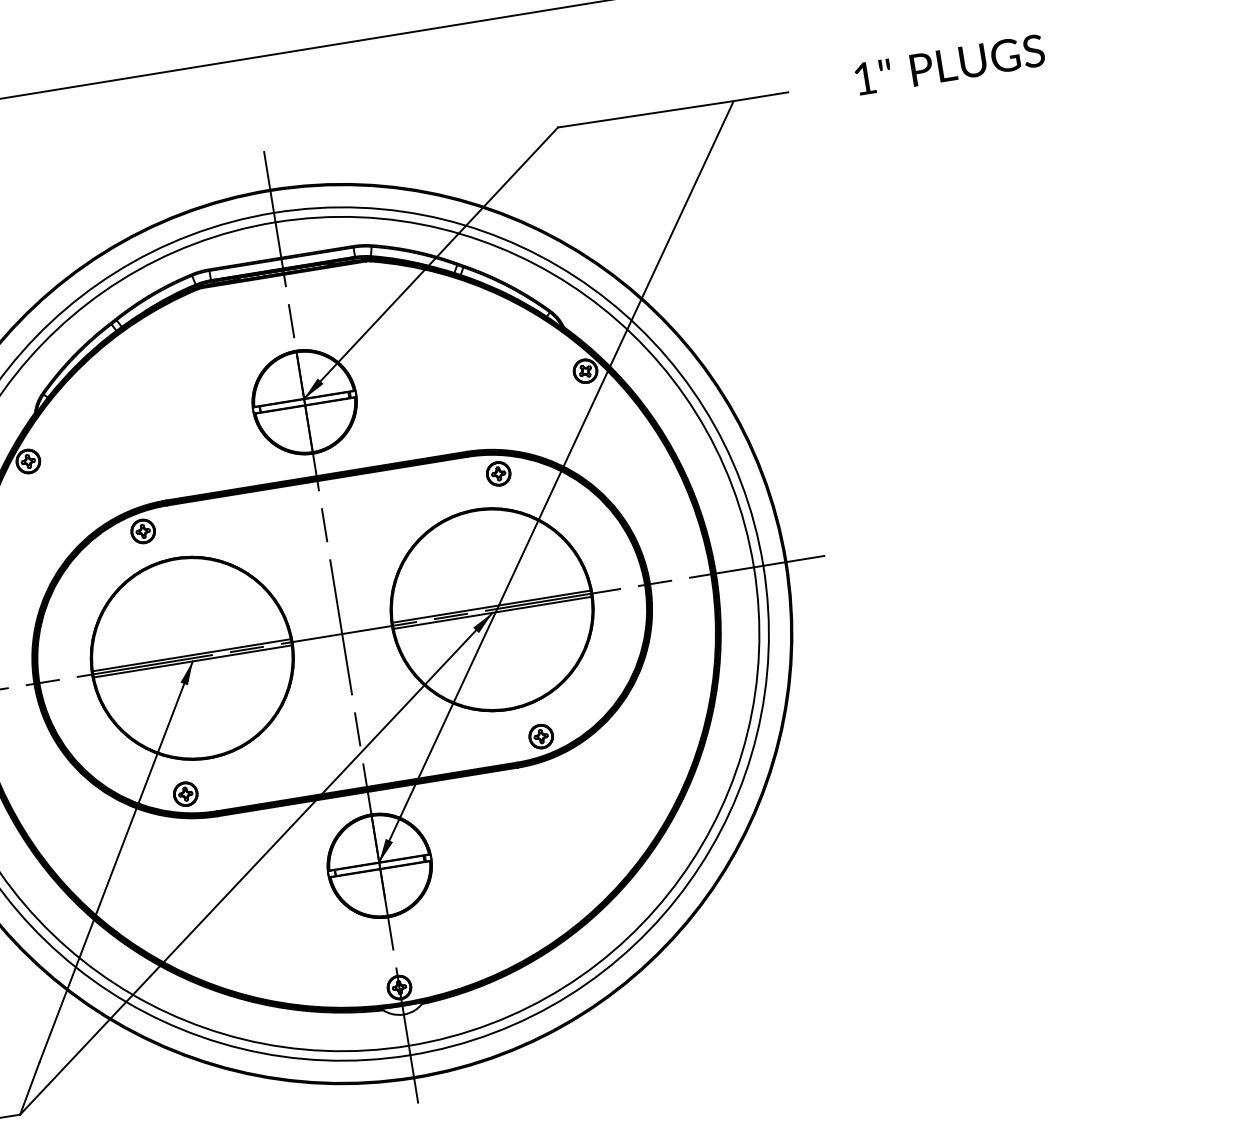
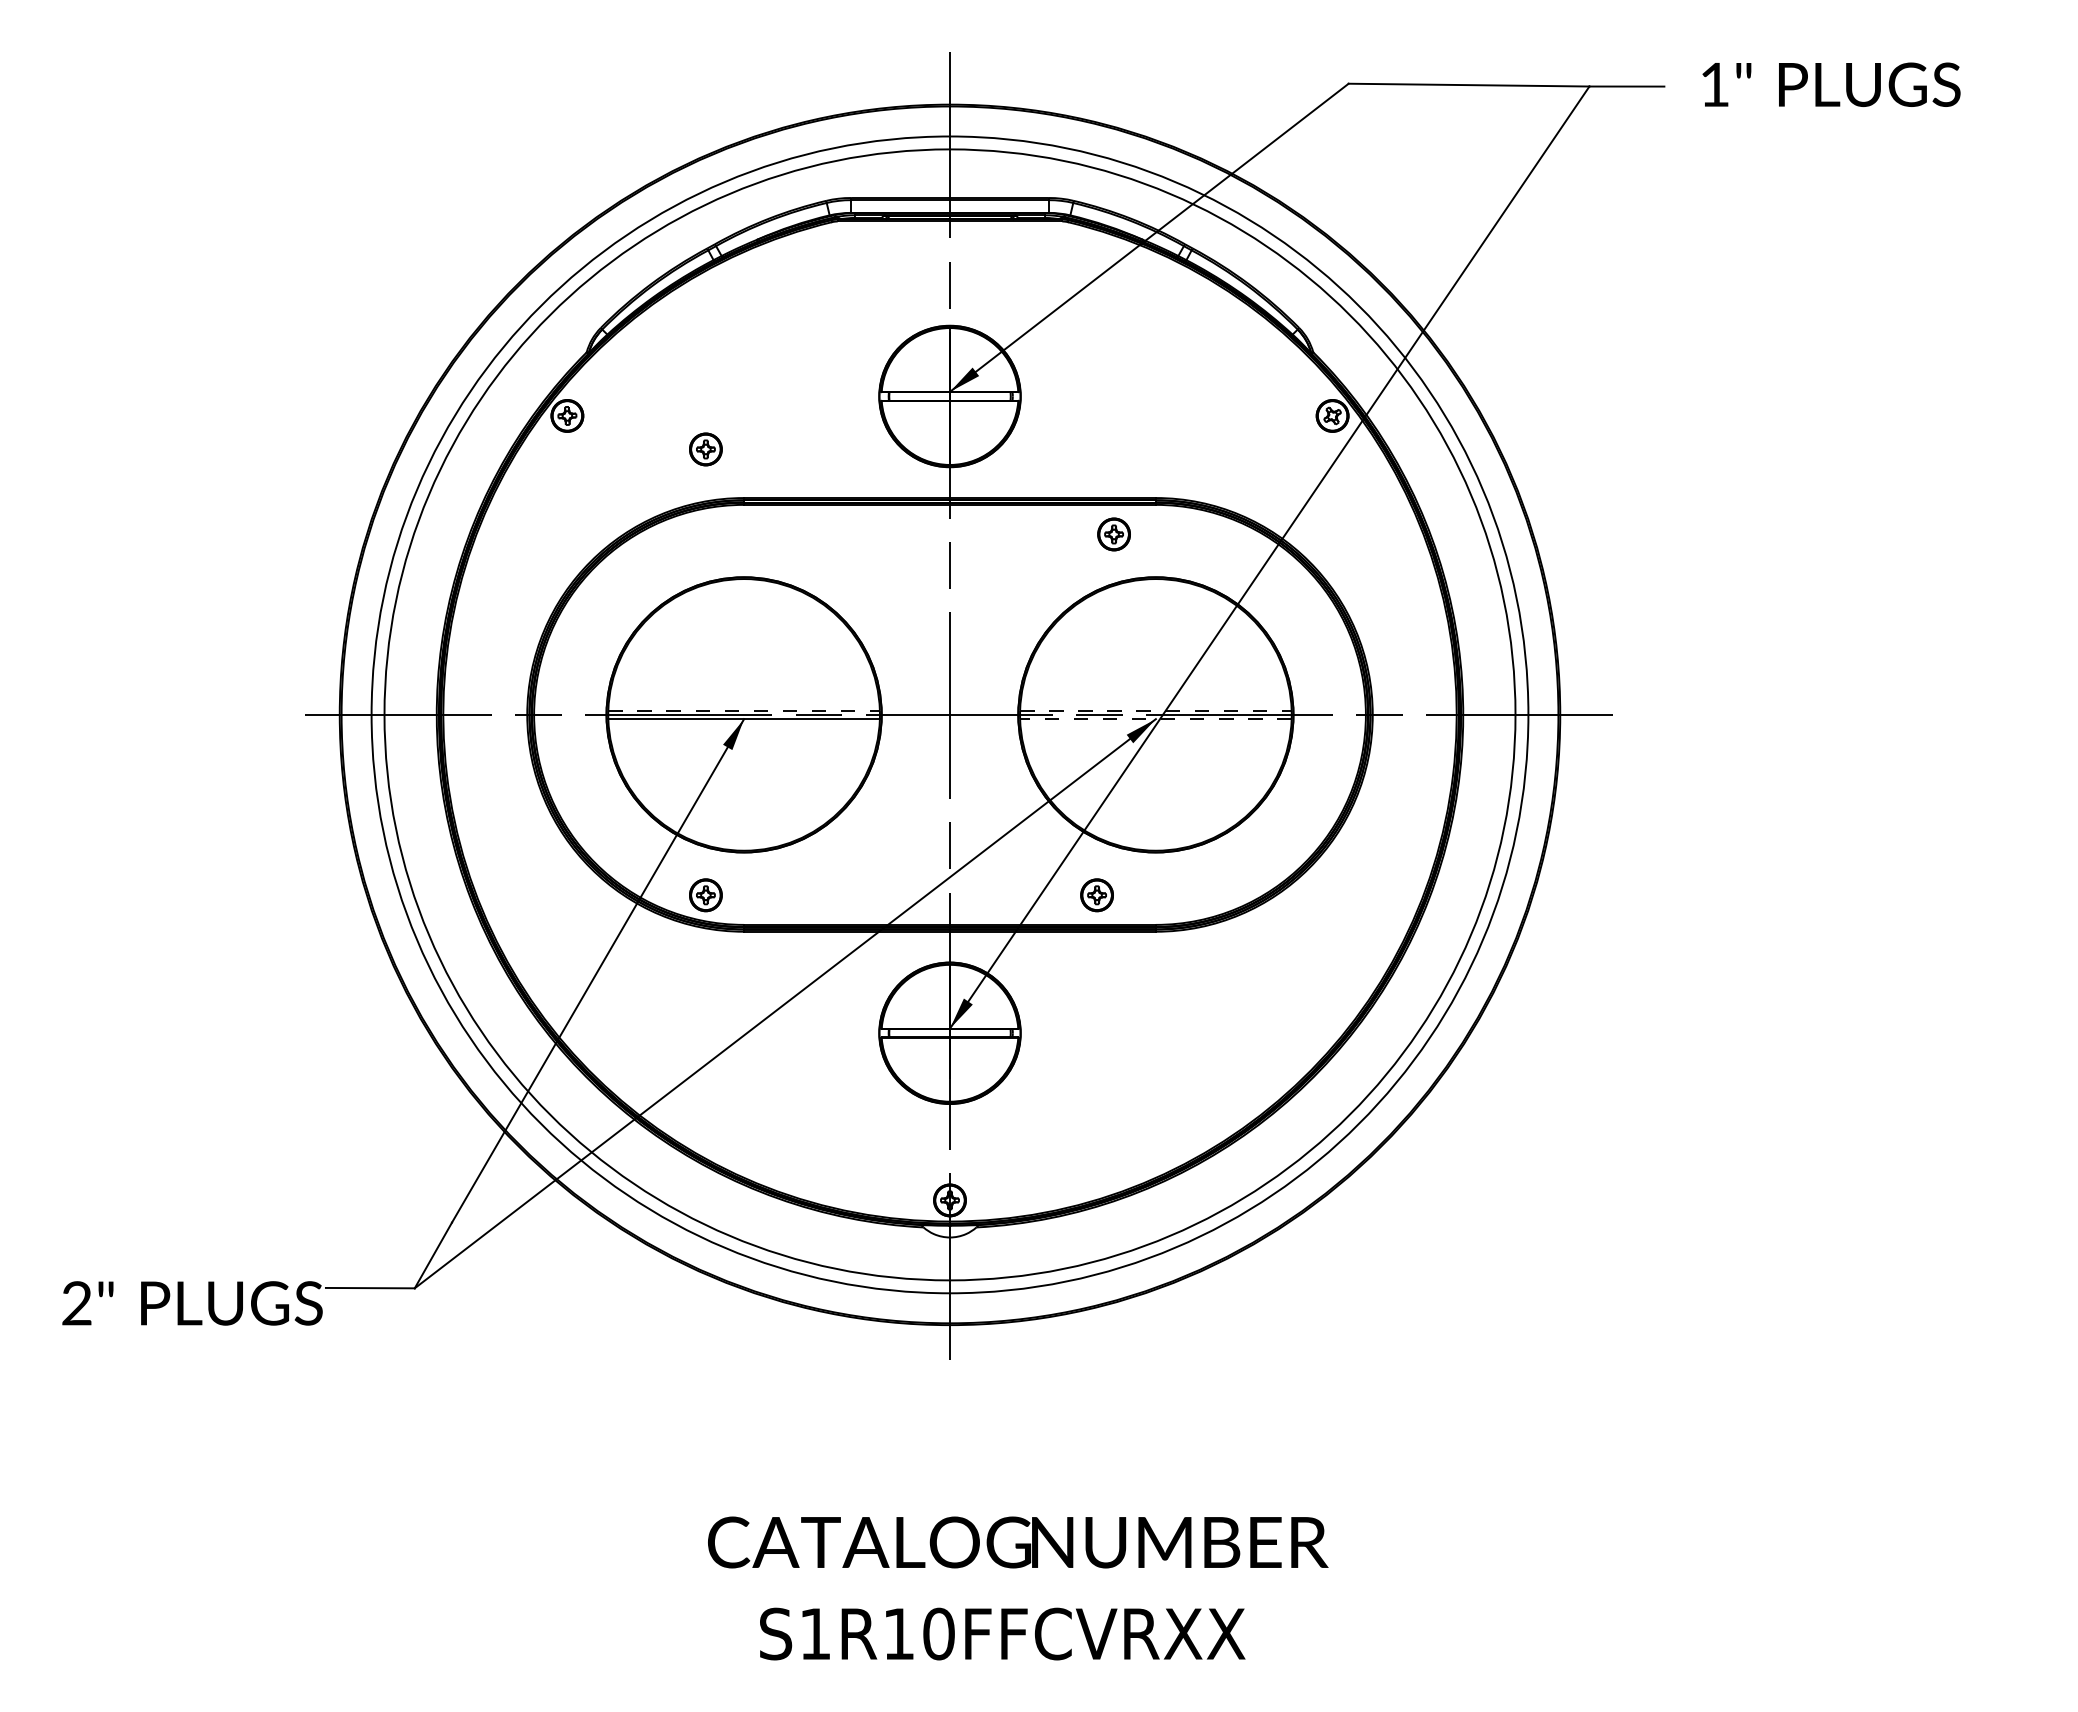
text: (949, 64) -> (1831, 84), moved
part: (498, 473) -> (1113, 534), moved
part: (142, 531) -> (705, 449), moved
line: (491, 606) -> (1155, 710), solid -> dashed
line: (492, 613) -> (1155, 719), solid -> dashed
line: (192, 655) -> (744, 710), solid -> dashed
part: (540, 736) -> (1096, 895), moved

